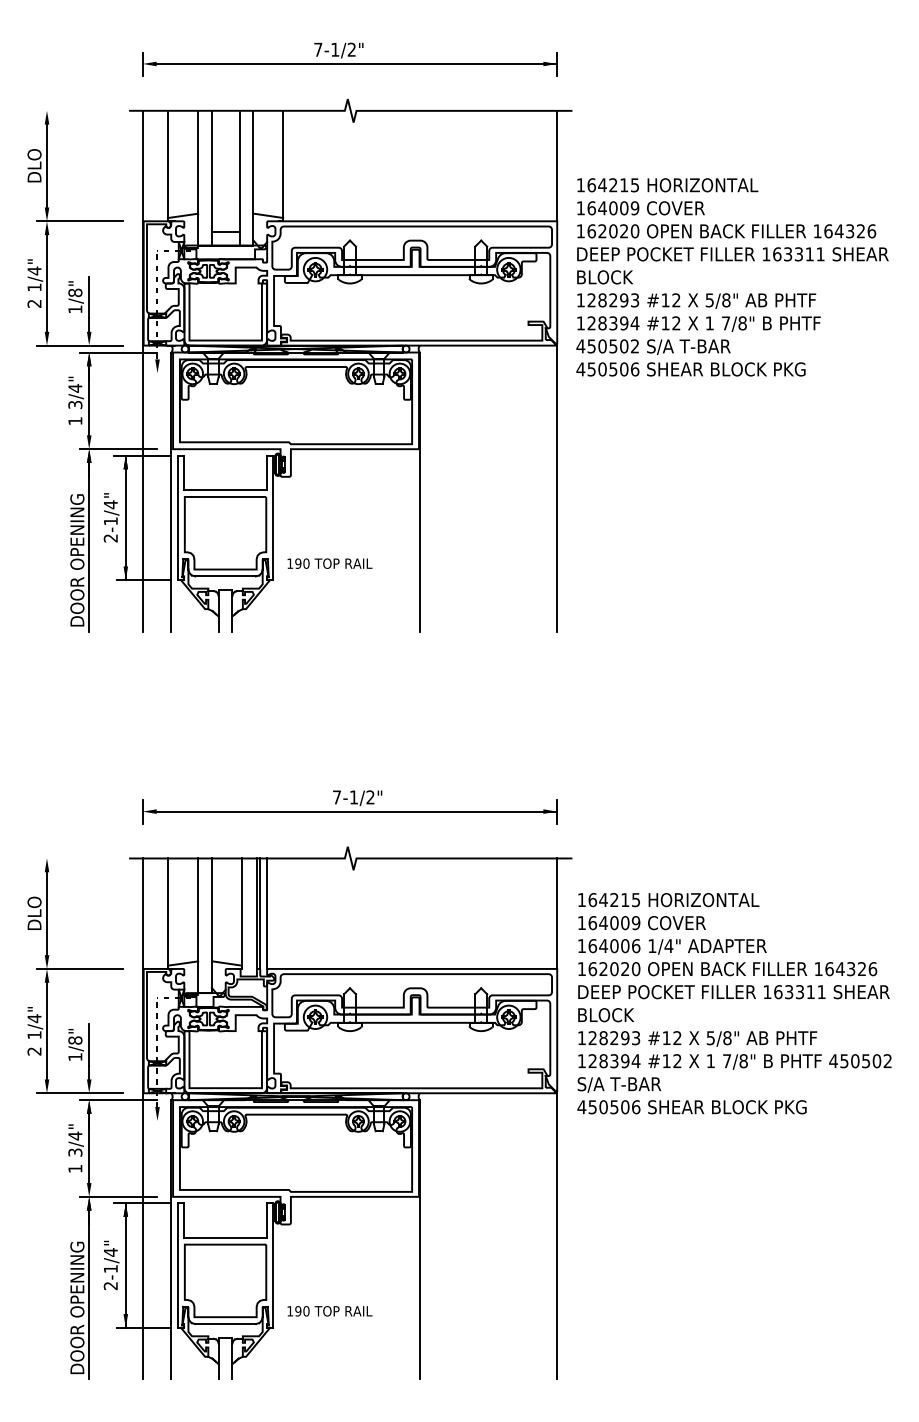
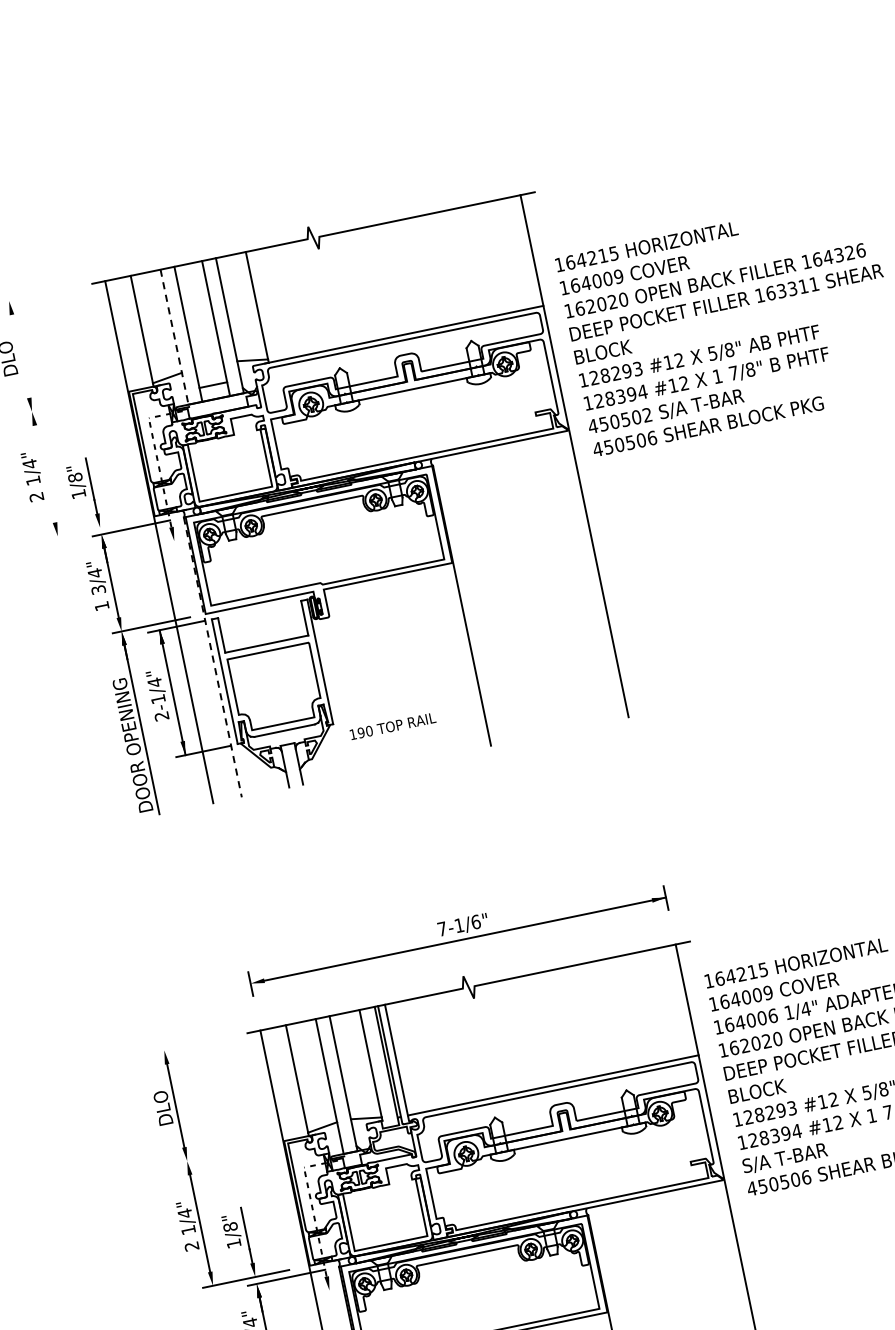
part: (349, 59) -> (301, 186), removed
line: (47, 165) -> (20, 355), removed
line: (198, 178) -> (175, 337), solid -> dashed
line: (79, 221) -> (64, 405), removed
line: (47, 283) -> (45, 474), removed
line: (79, 345) -> (90, 529), removed
line: (171, 492) -> (213, 657), solid -> dashed
text: (329, 563) -> (392, 726), moved
text: (370, 797) -> (475, 922), 7-1/2" -> 7-1/6"
line: (79, 968) -> (219, 1153), removed

